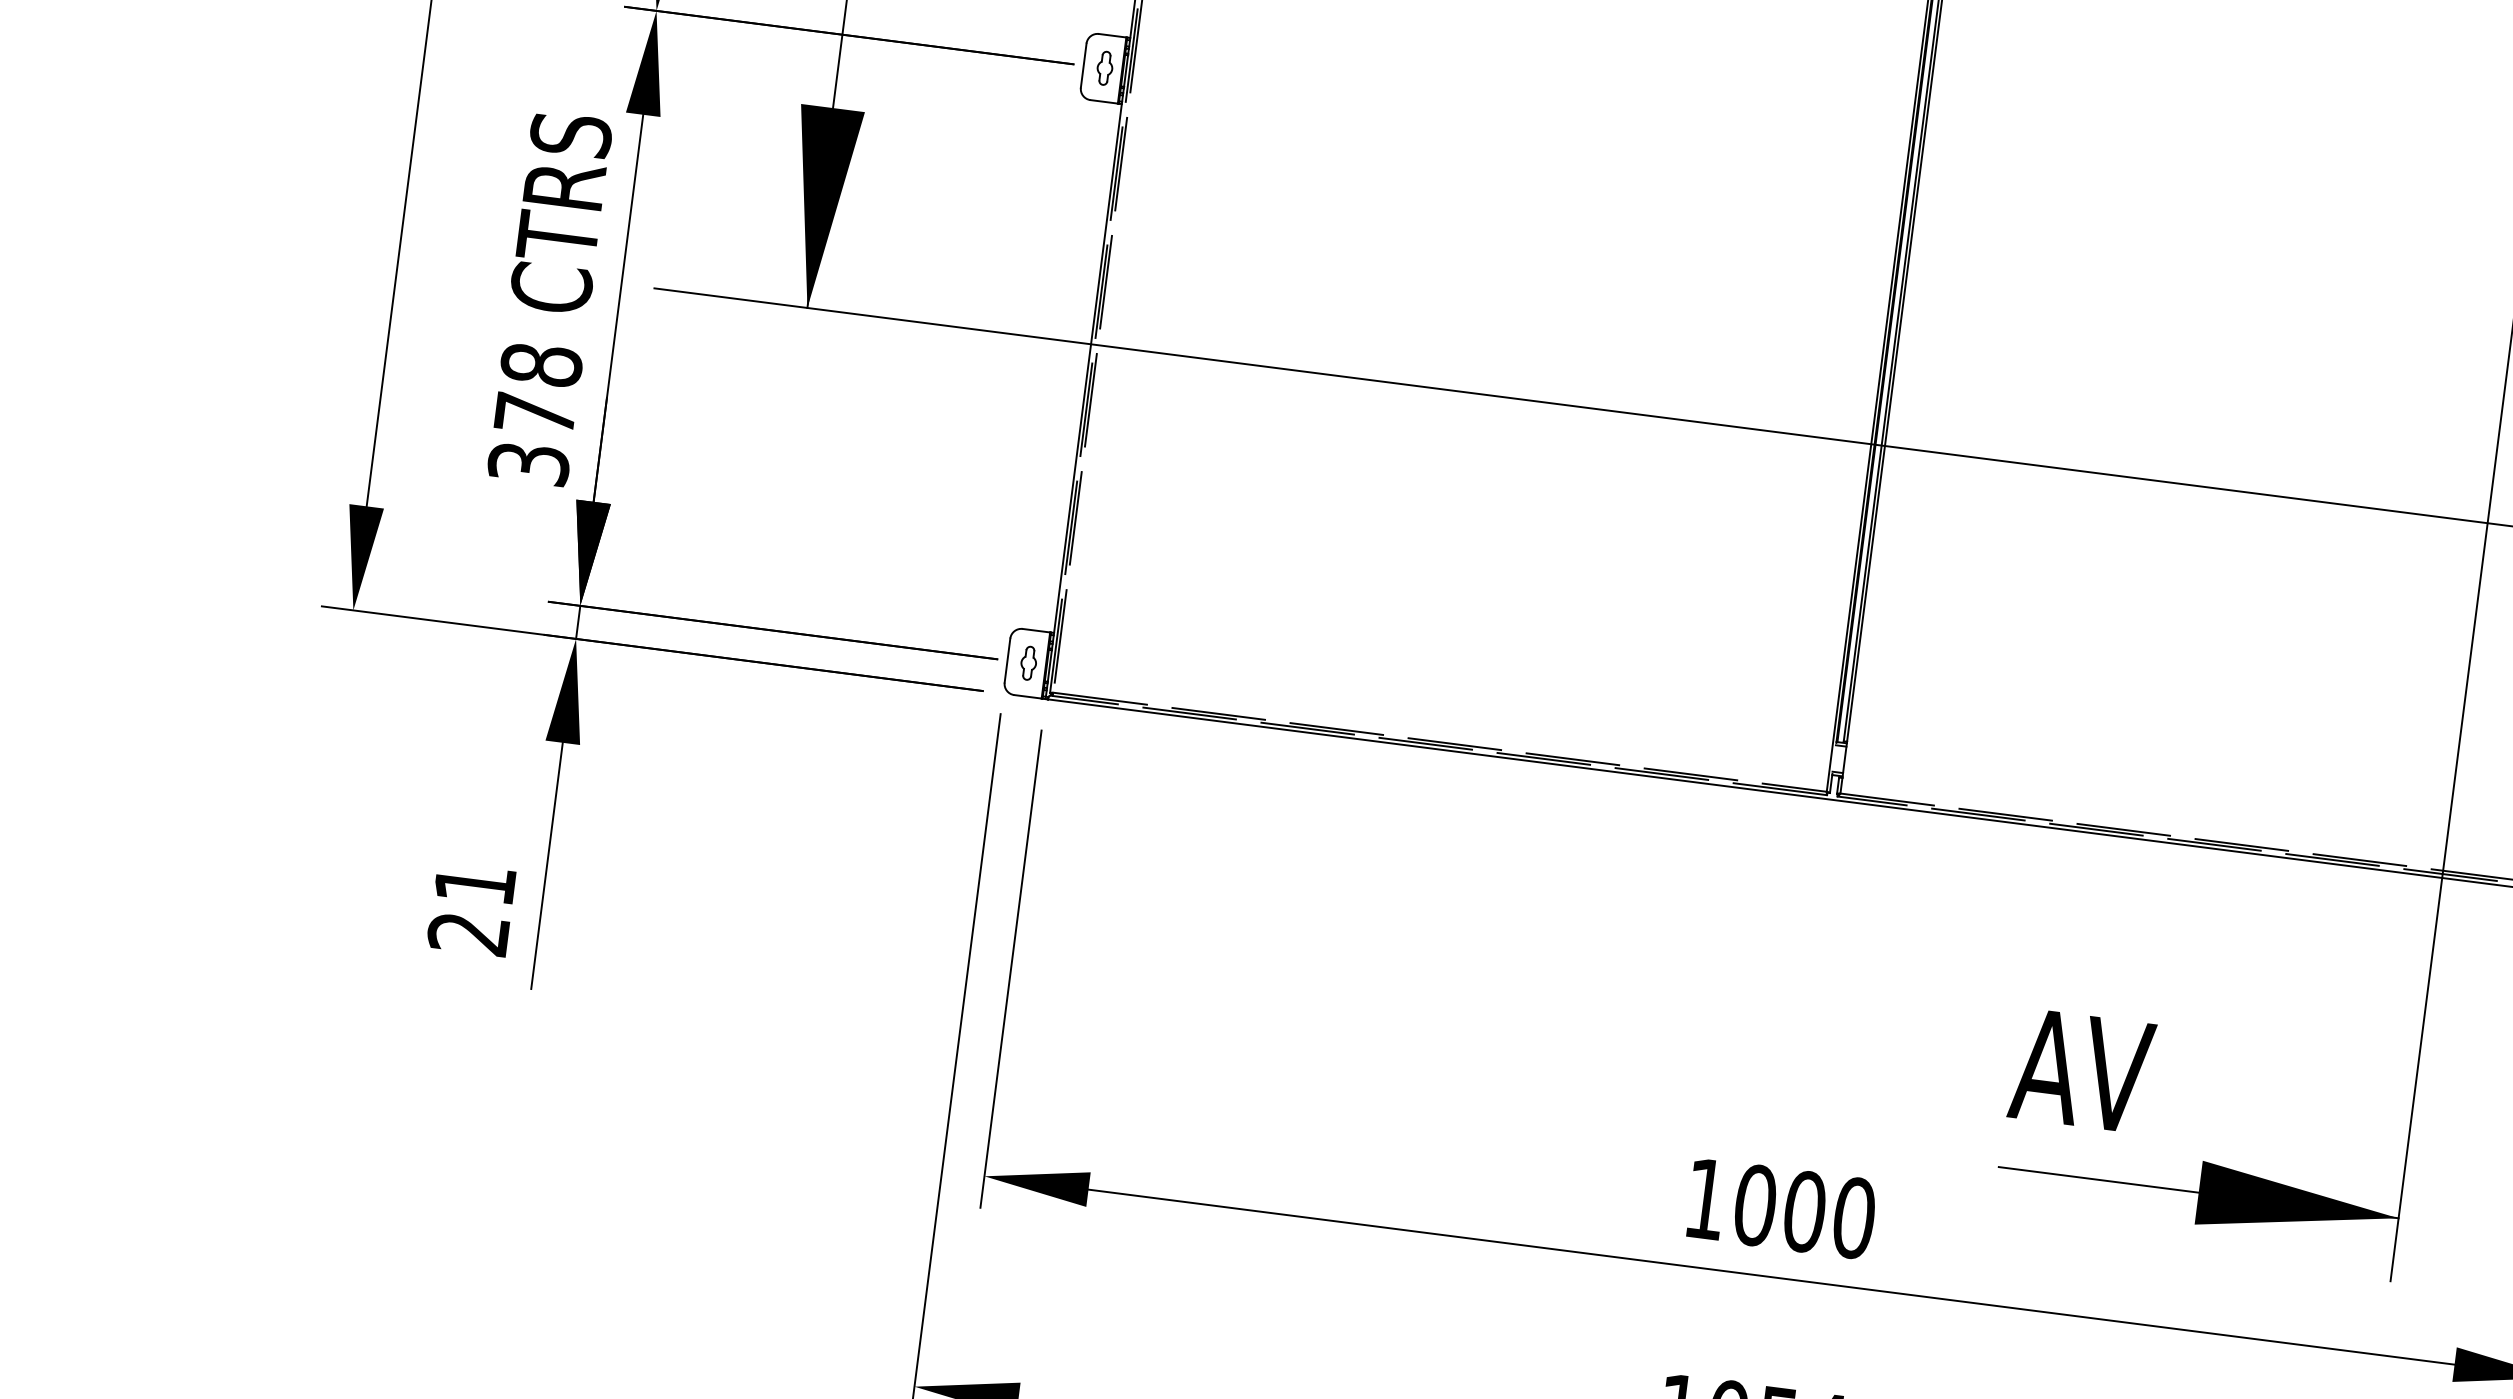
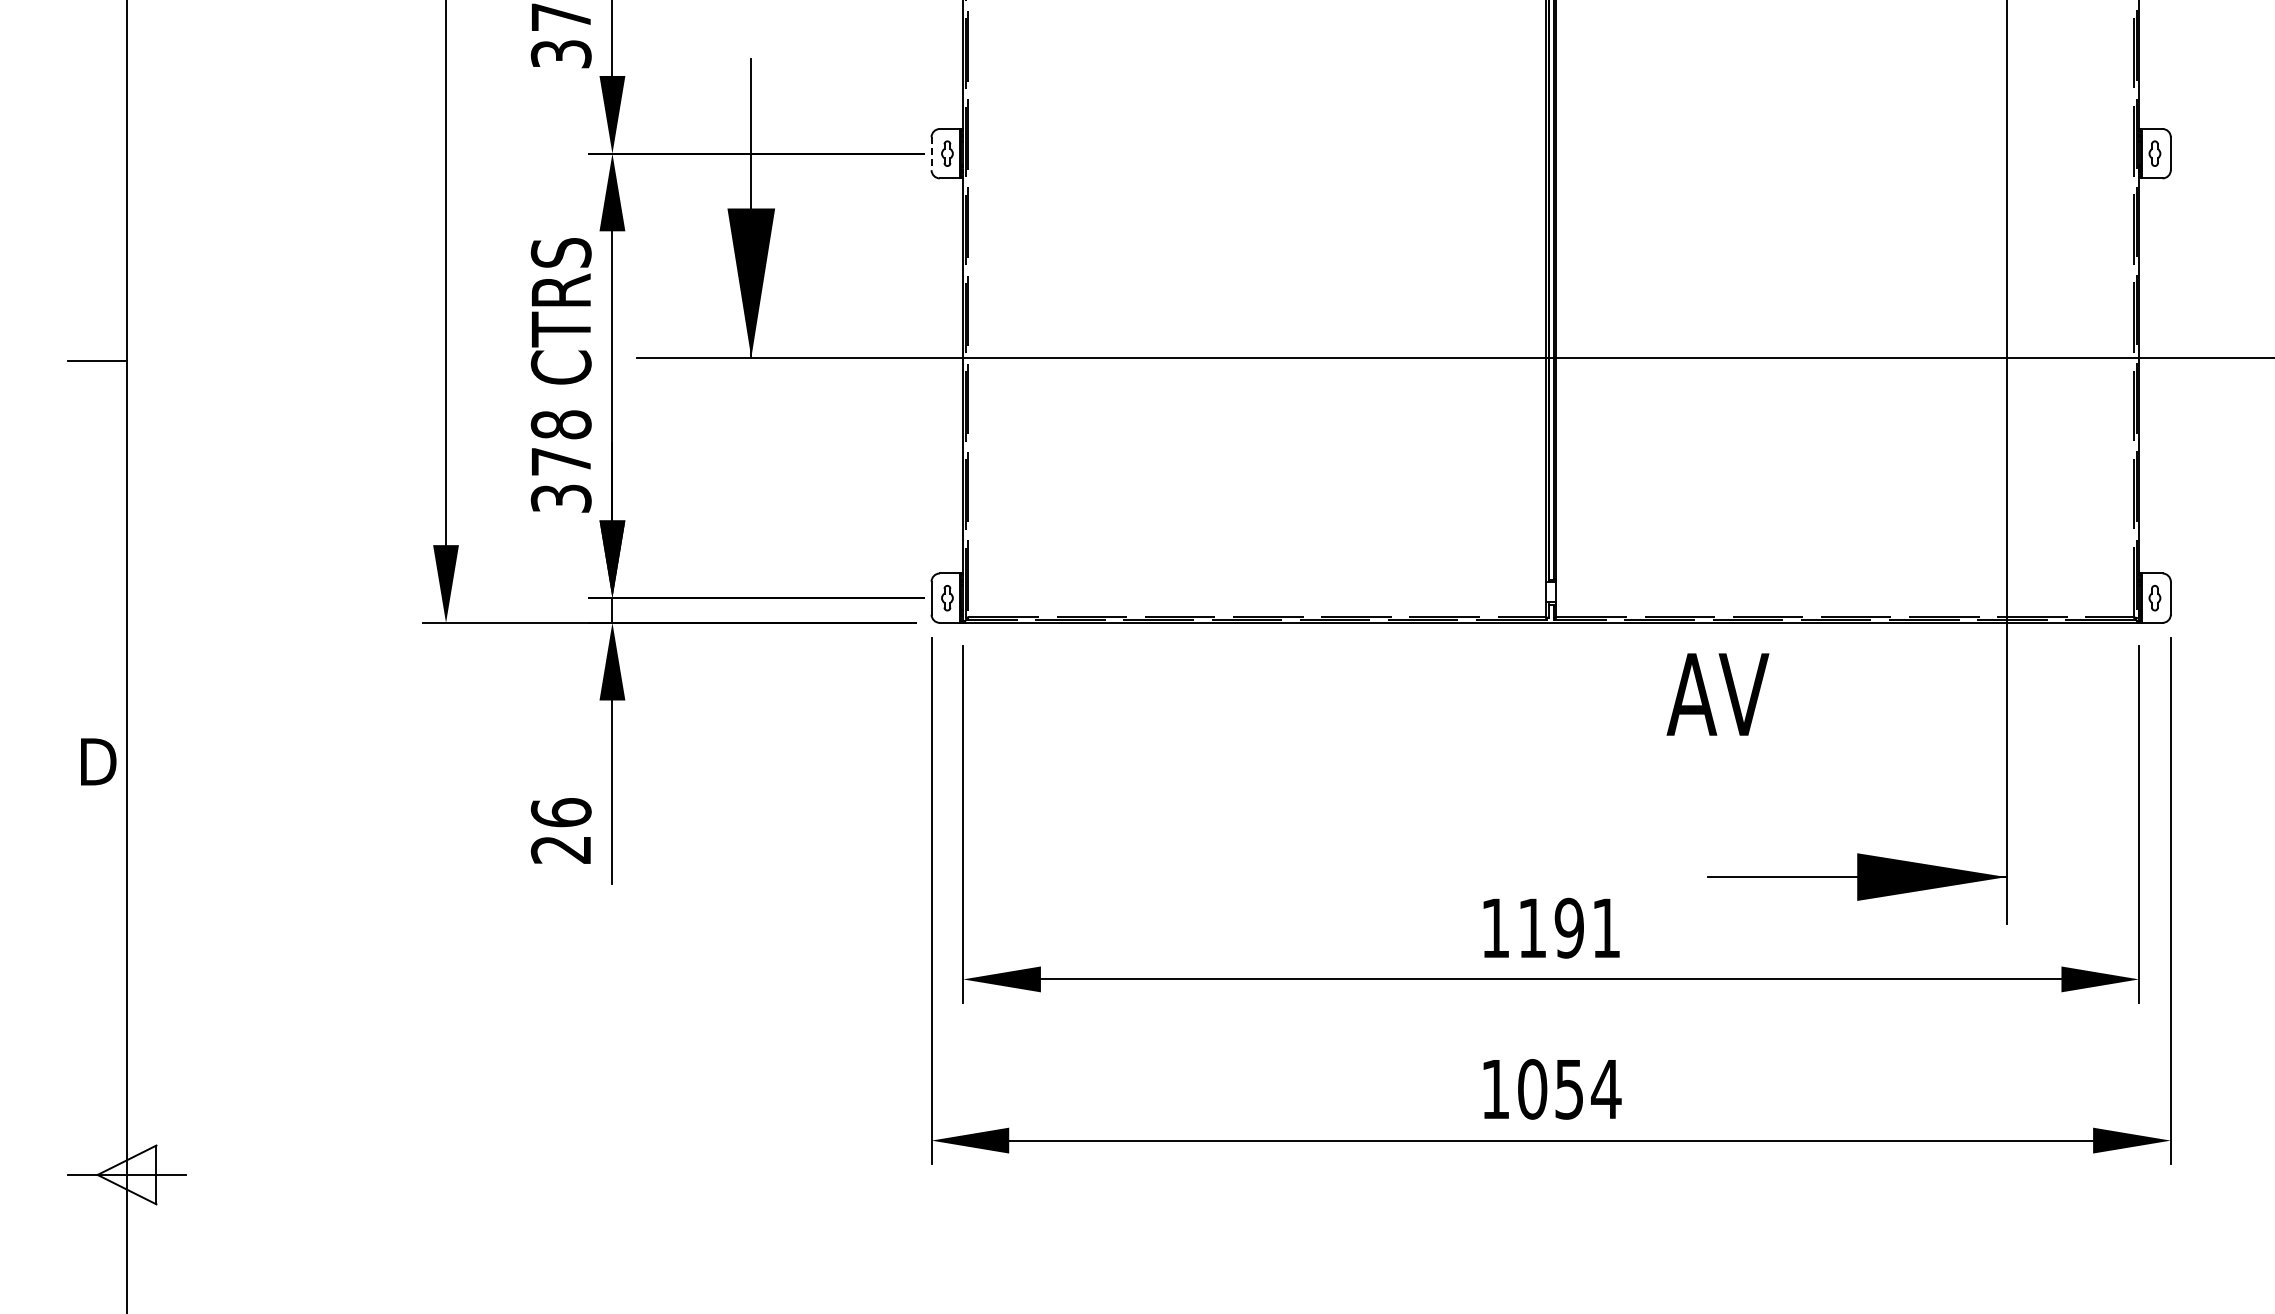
line: (1083, 66) -> (931, 154), solid -> dashed
text: (474, 883) -> (560, 812), 21 -> 26
text: (2081, 1070) -> (1717, 694), moved
text: (1804, 1210) -> (1569, 927), 1000 -> 1191

